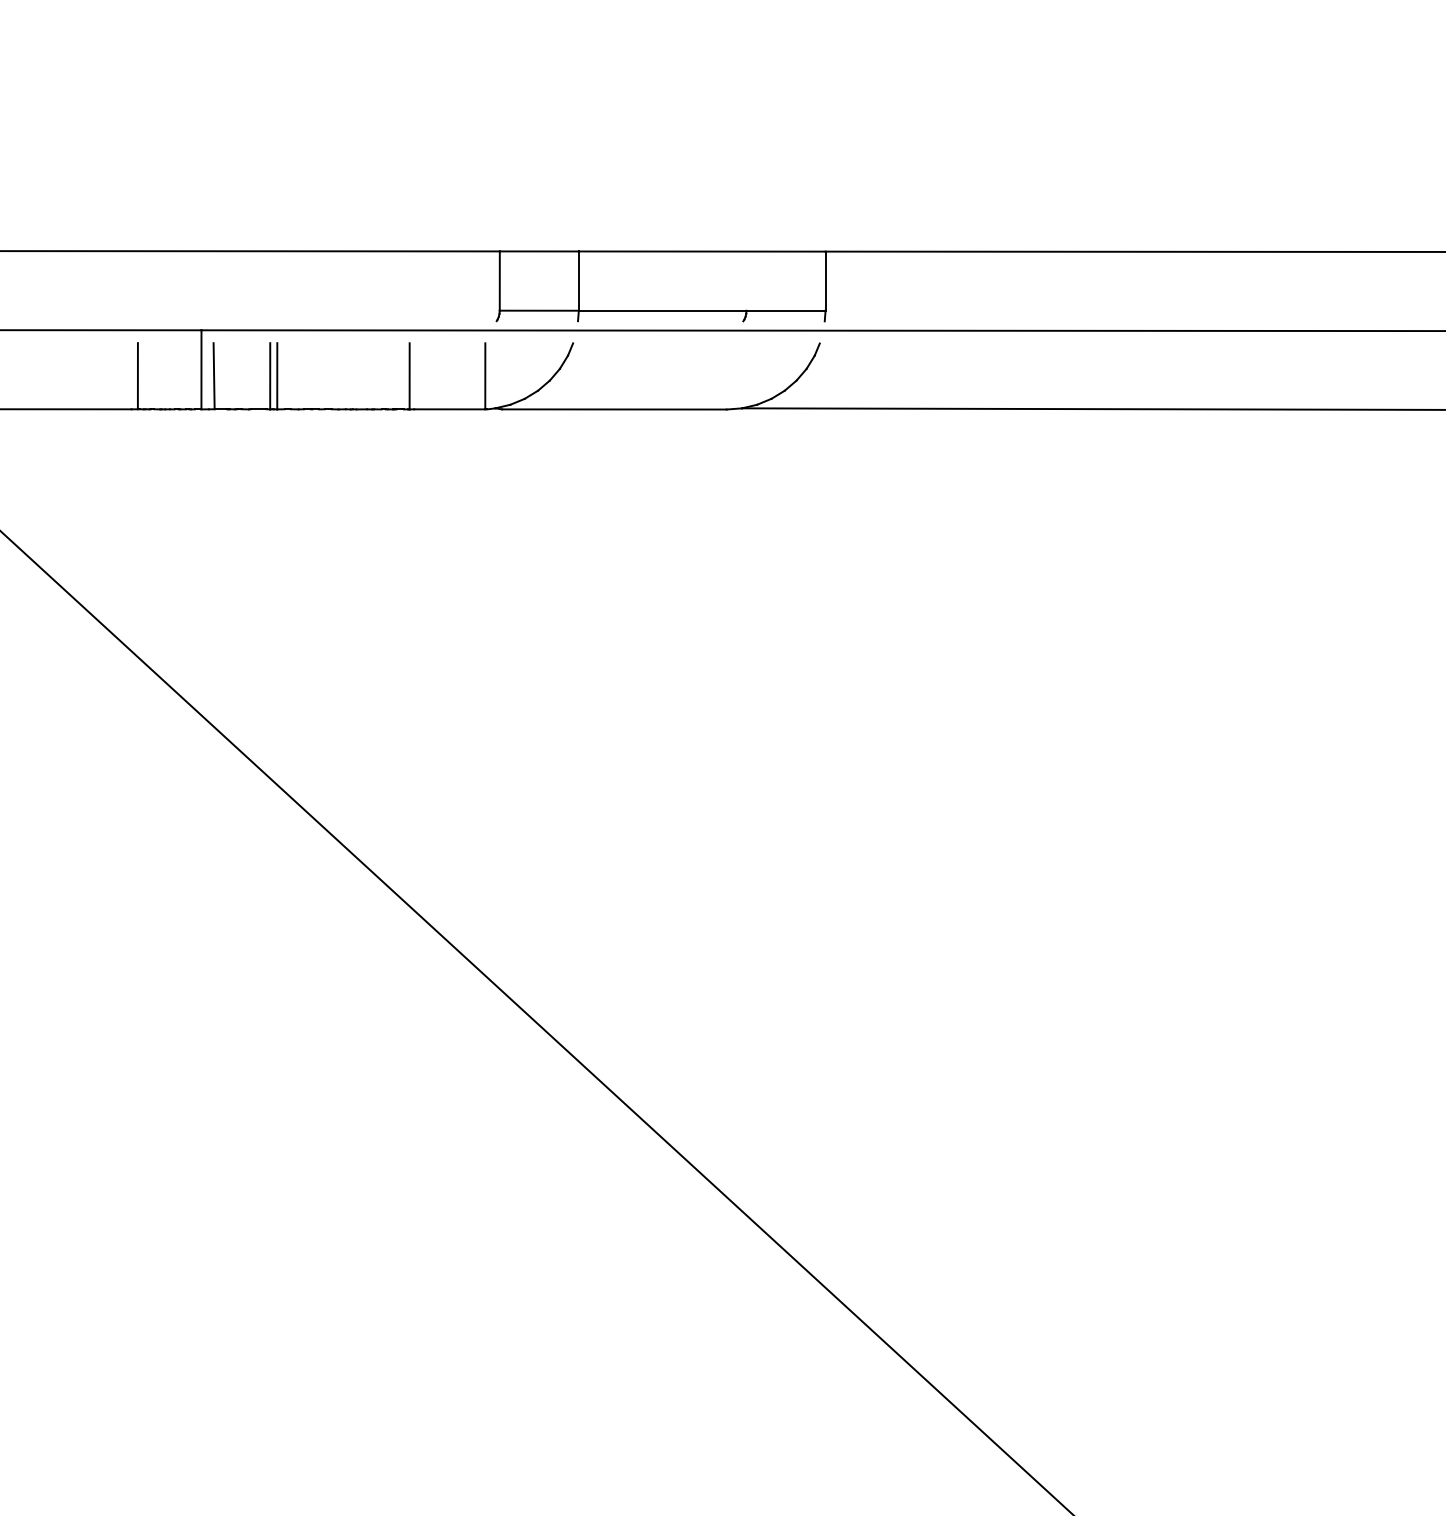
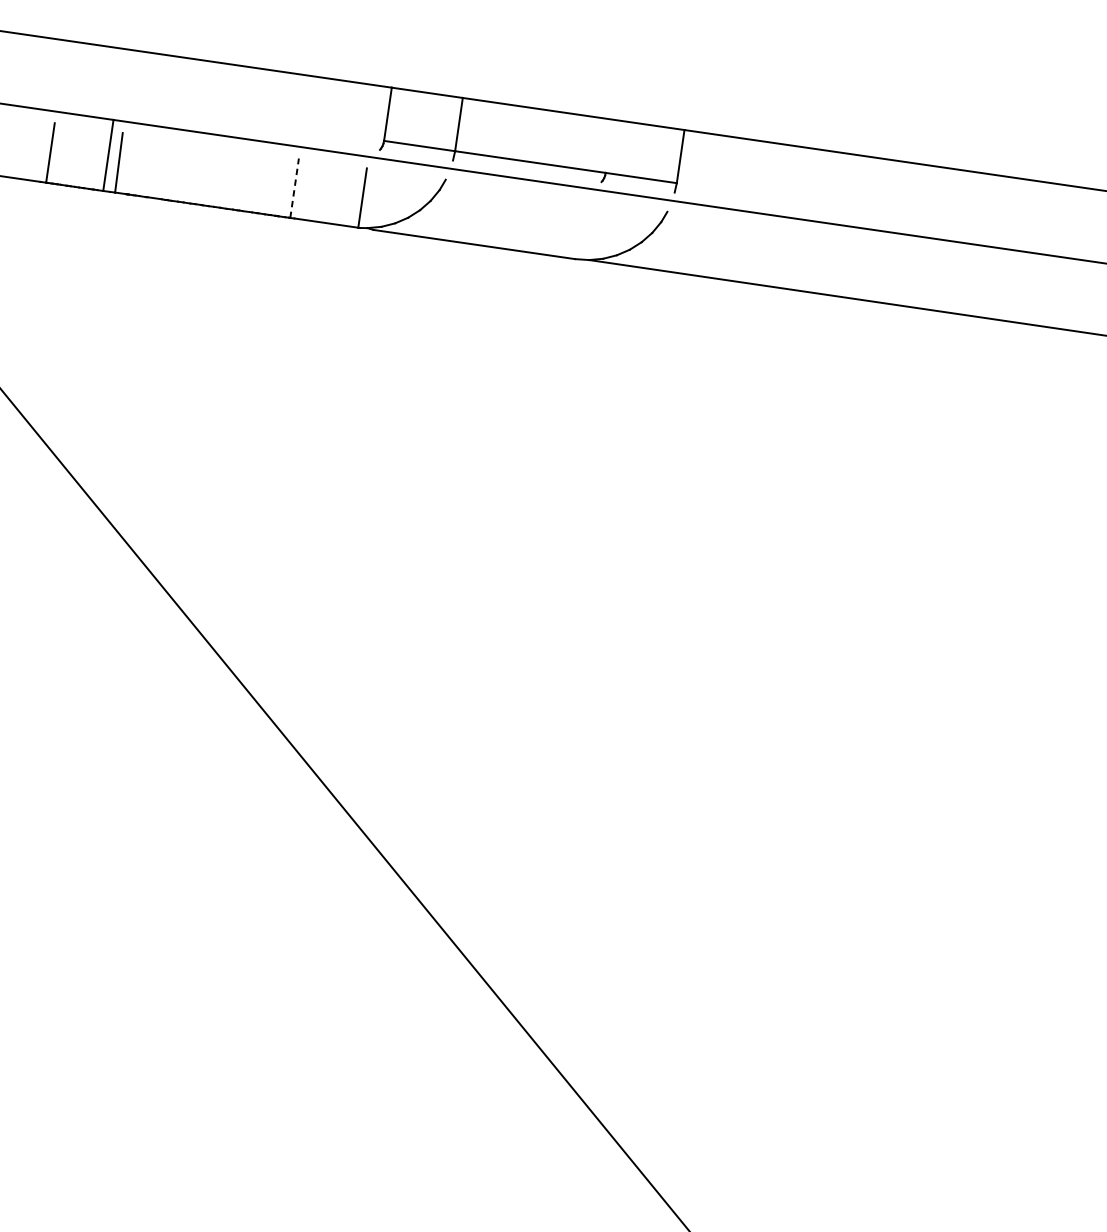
line: (409, 375) -> (294, 187), solid -> dashed
line: (270, 376) -> (169, 170), removed
line: (277, 376) -> (175, 171), removed

